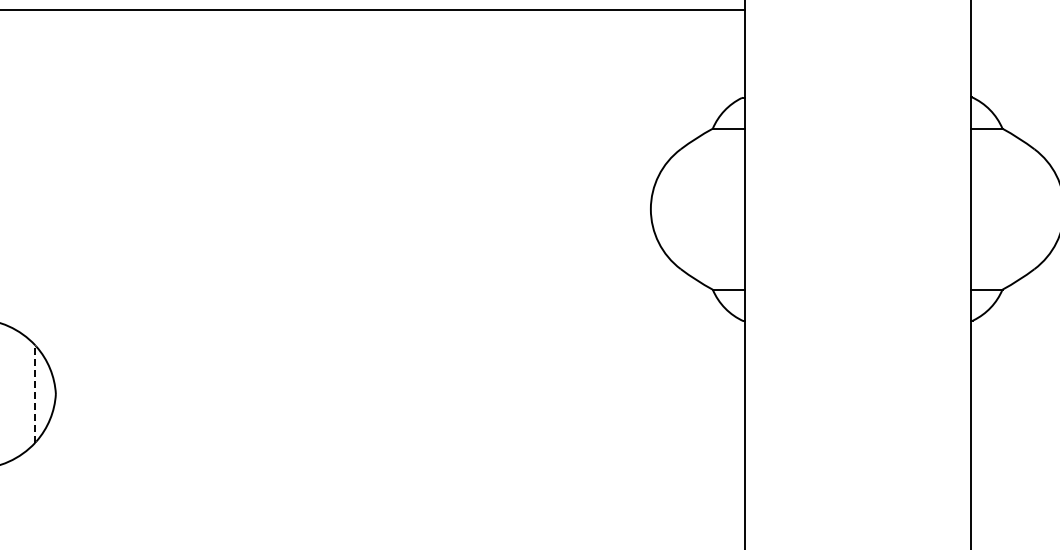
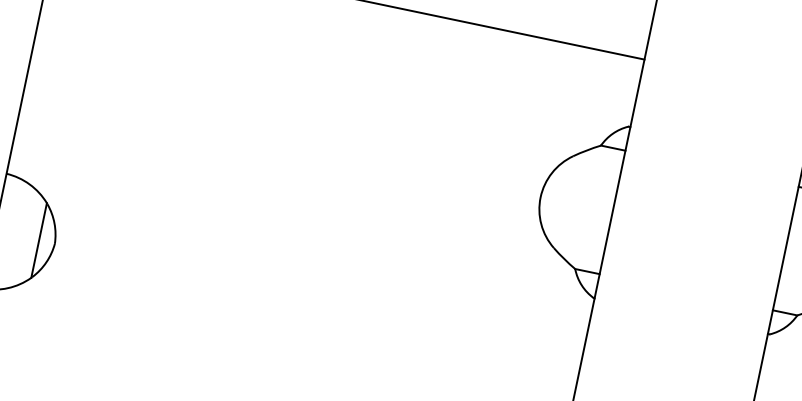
line: (35, 394) -> (39, 240), dashed -> solid

